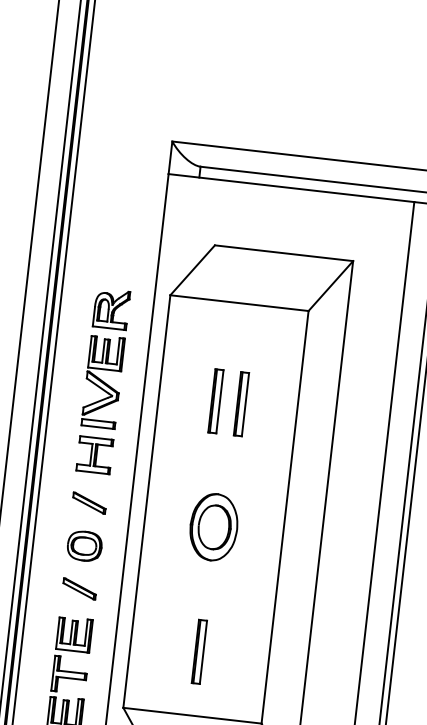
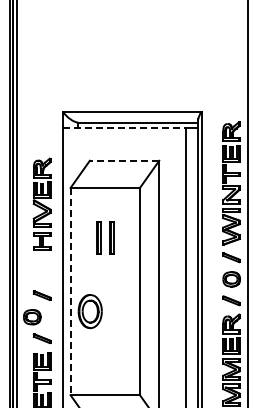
line: (291, 188) -> (124, 128), solid -> dashed
line: (284, 252) -> (124, 160), solid -> dashed
part: (102, 379) -> (41, 203), moved
line: (146, 501) -> (70, 291), solid -> dashed
part: (212, 526) -> (89, 311), moved
part: (85, 546) -> (32, 317), moved
part: (198, 650) -> (104, 362), removed

